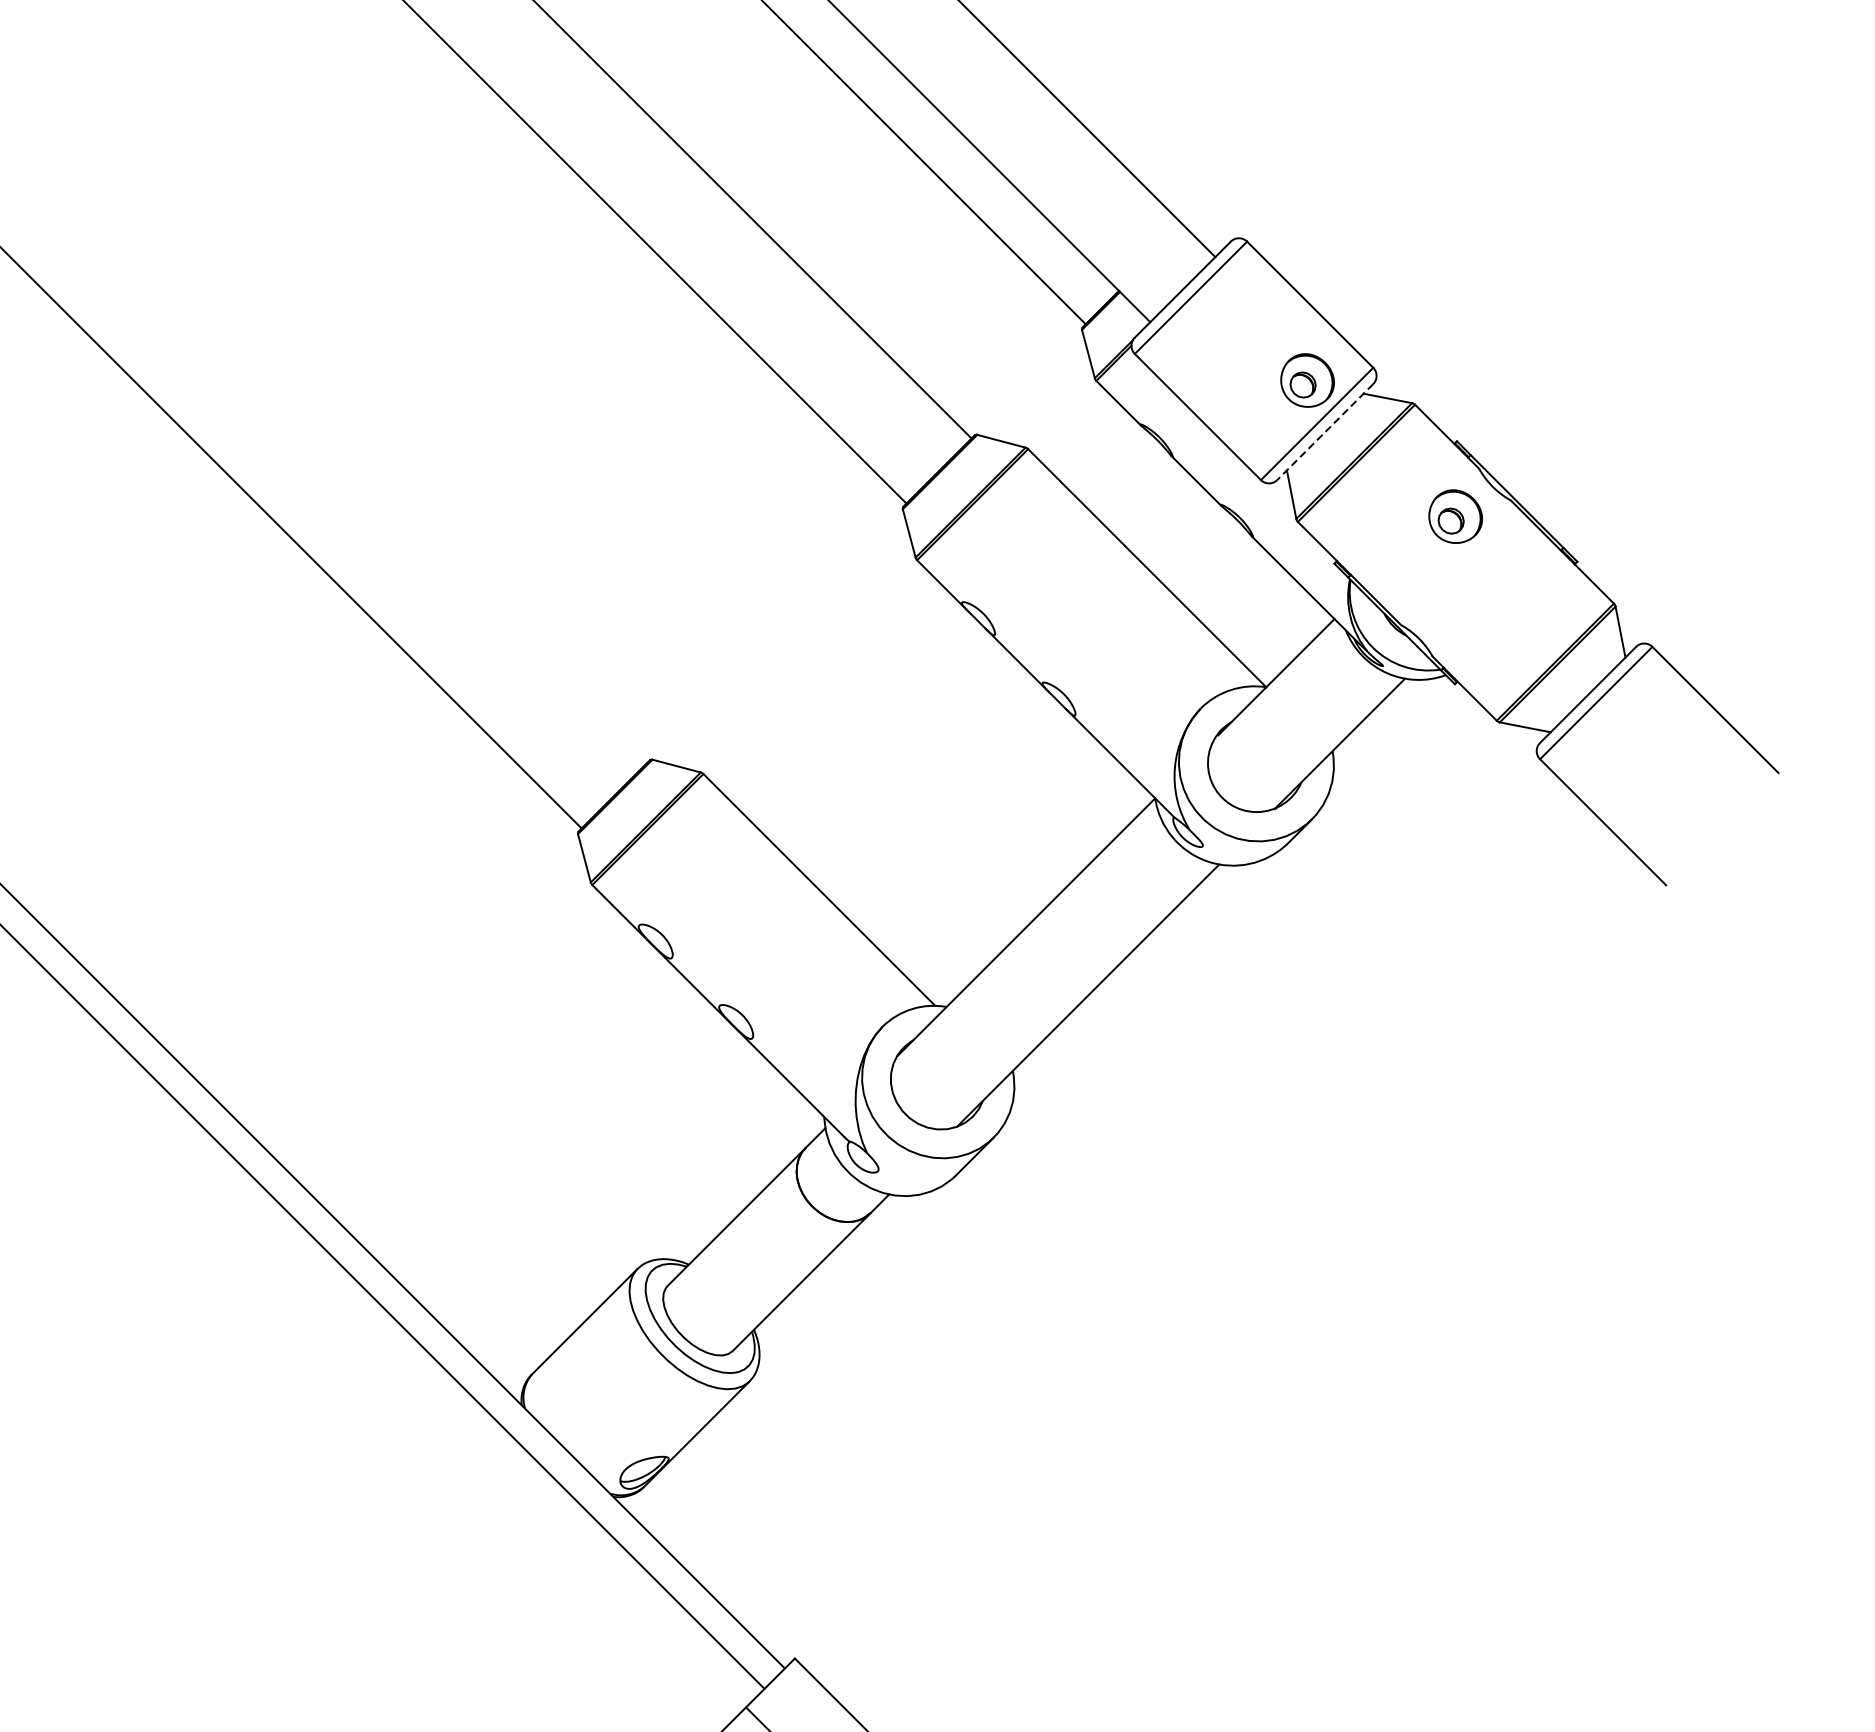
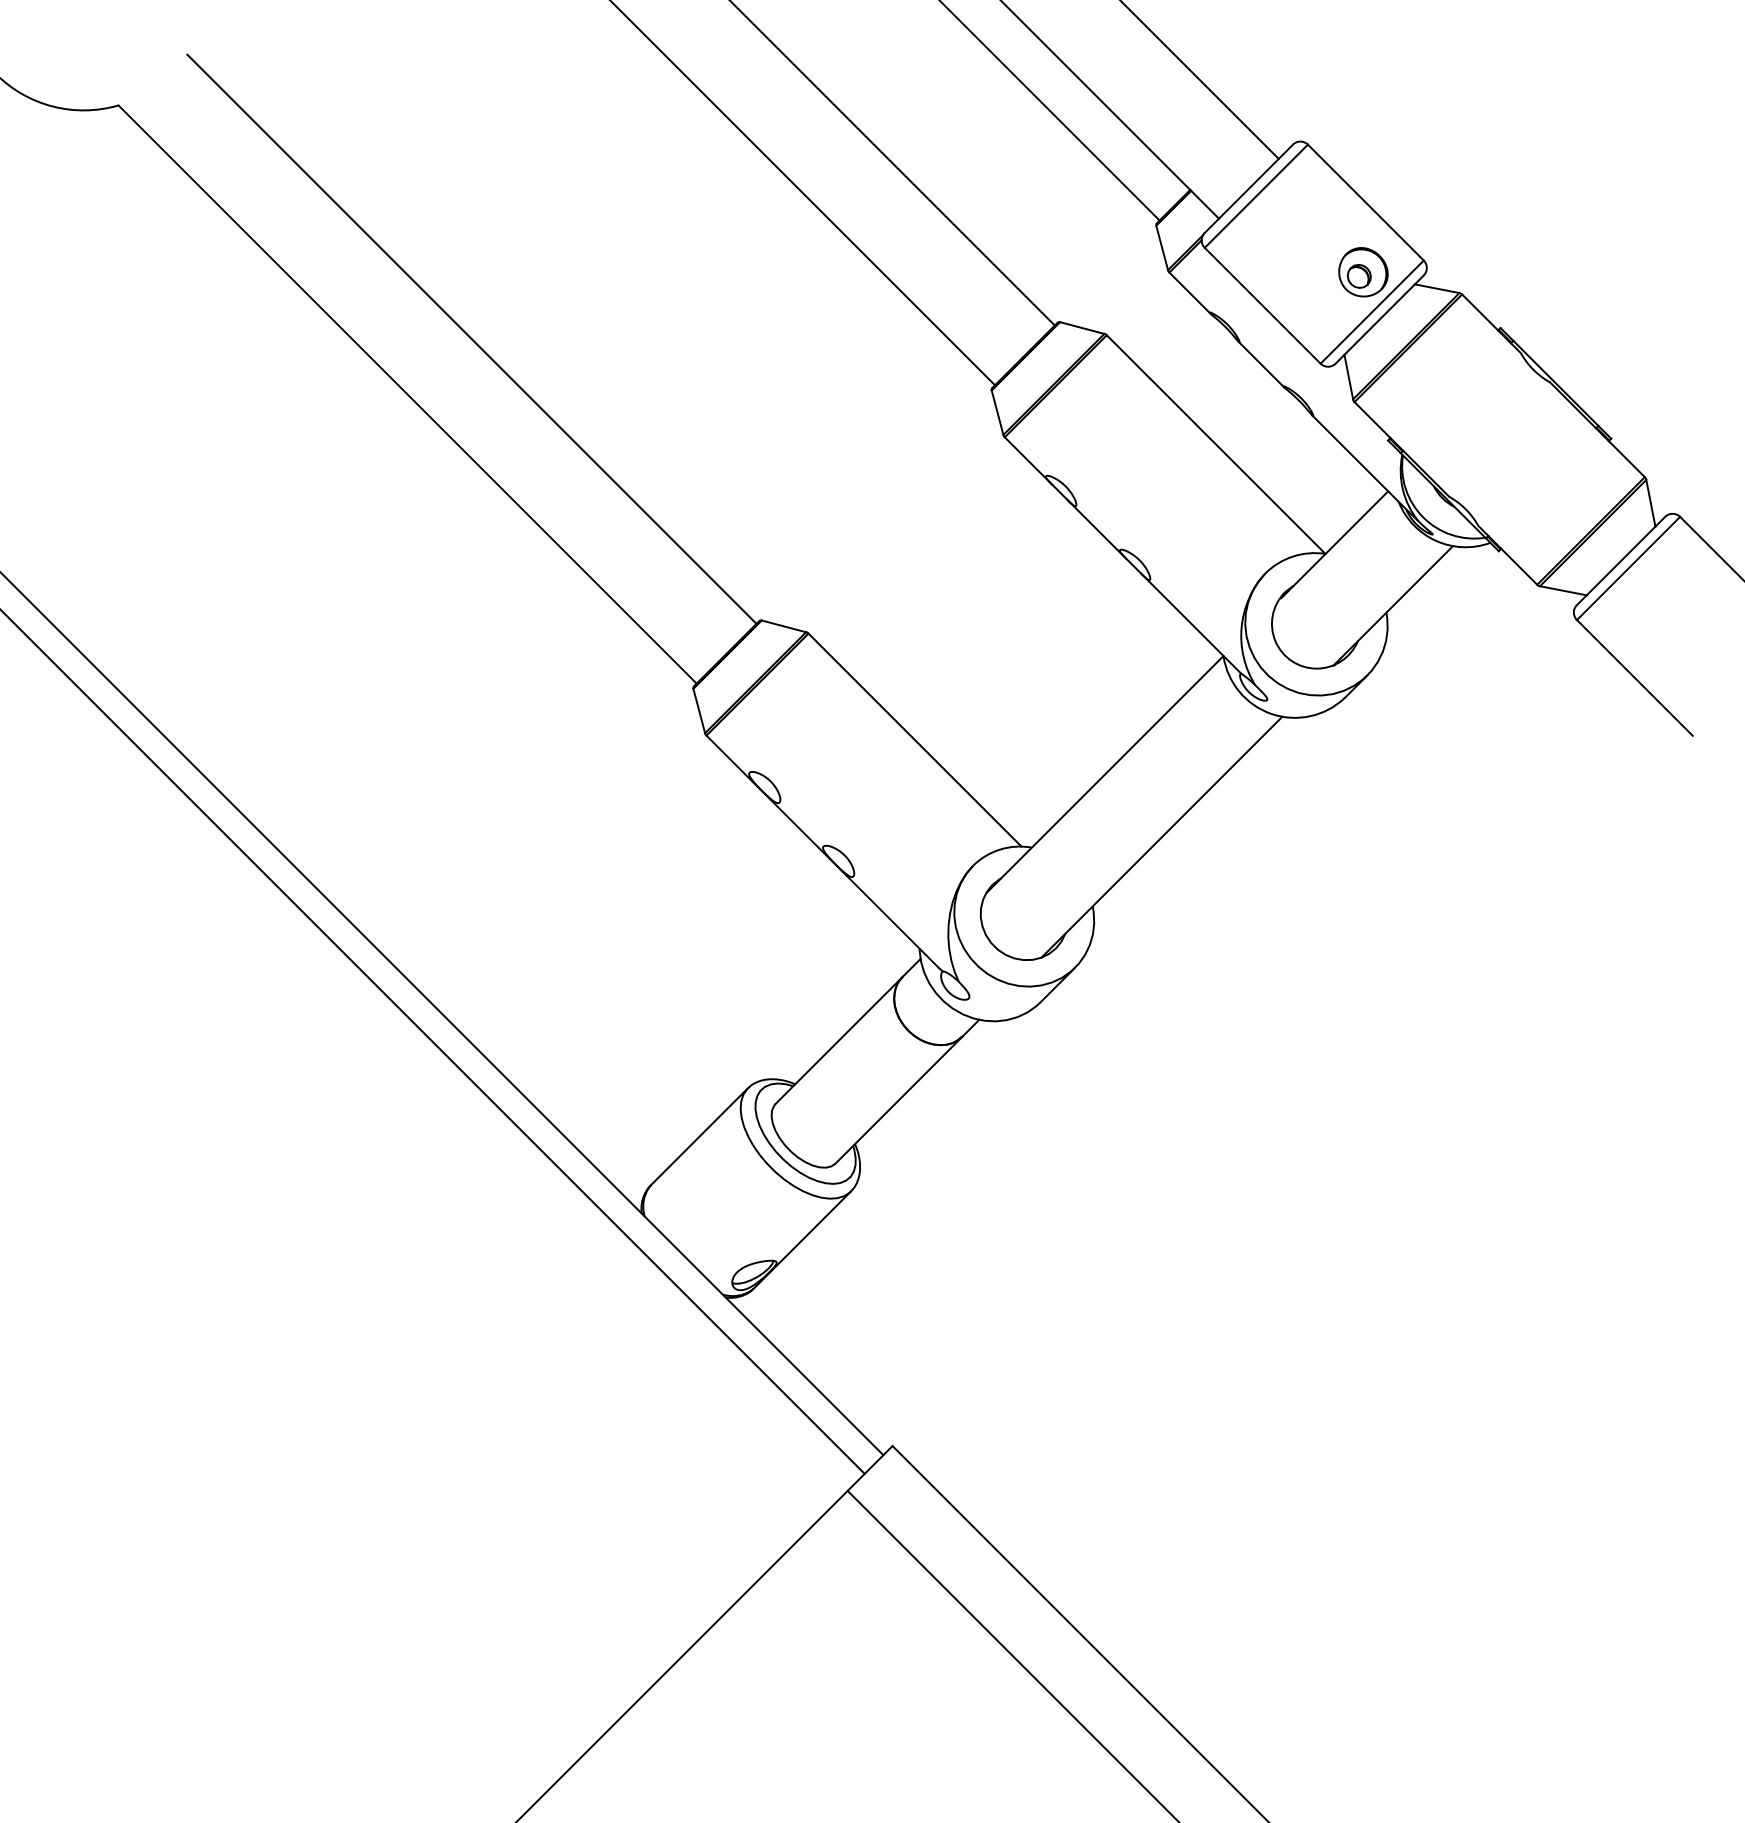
line: (1325, 431) -> (1379, 319), dashed -> solid
line: (336, 452) -> (471, 338), added
part: (1455, 516) -> (1499, 397), removed

